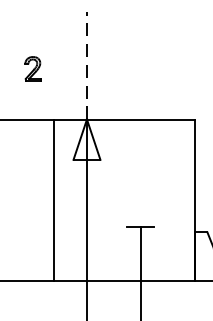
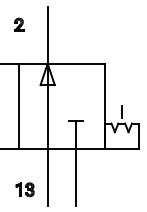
line: (86, 64) -> (47, 34), dashed -> solid
part: (33, 67) -> (19, 24), moved
line: (54, 200) -> (19, 106), moved

